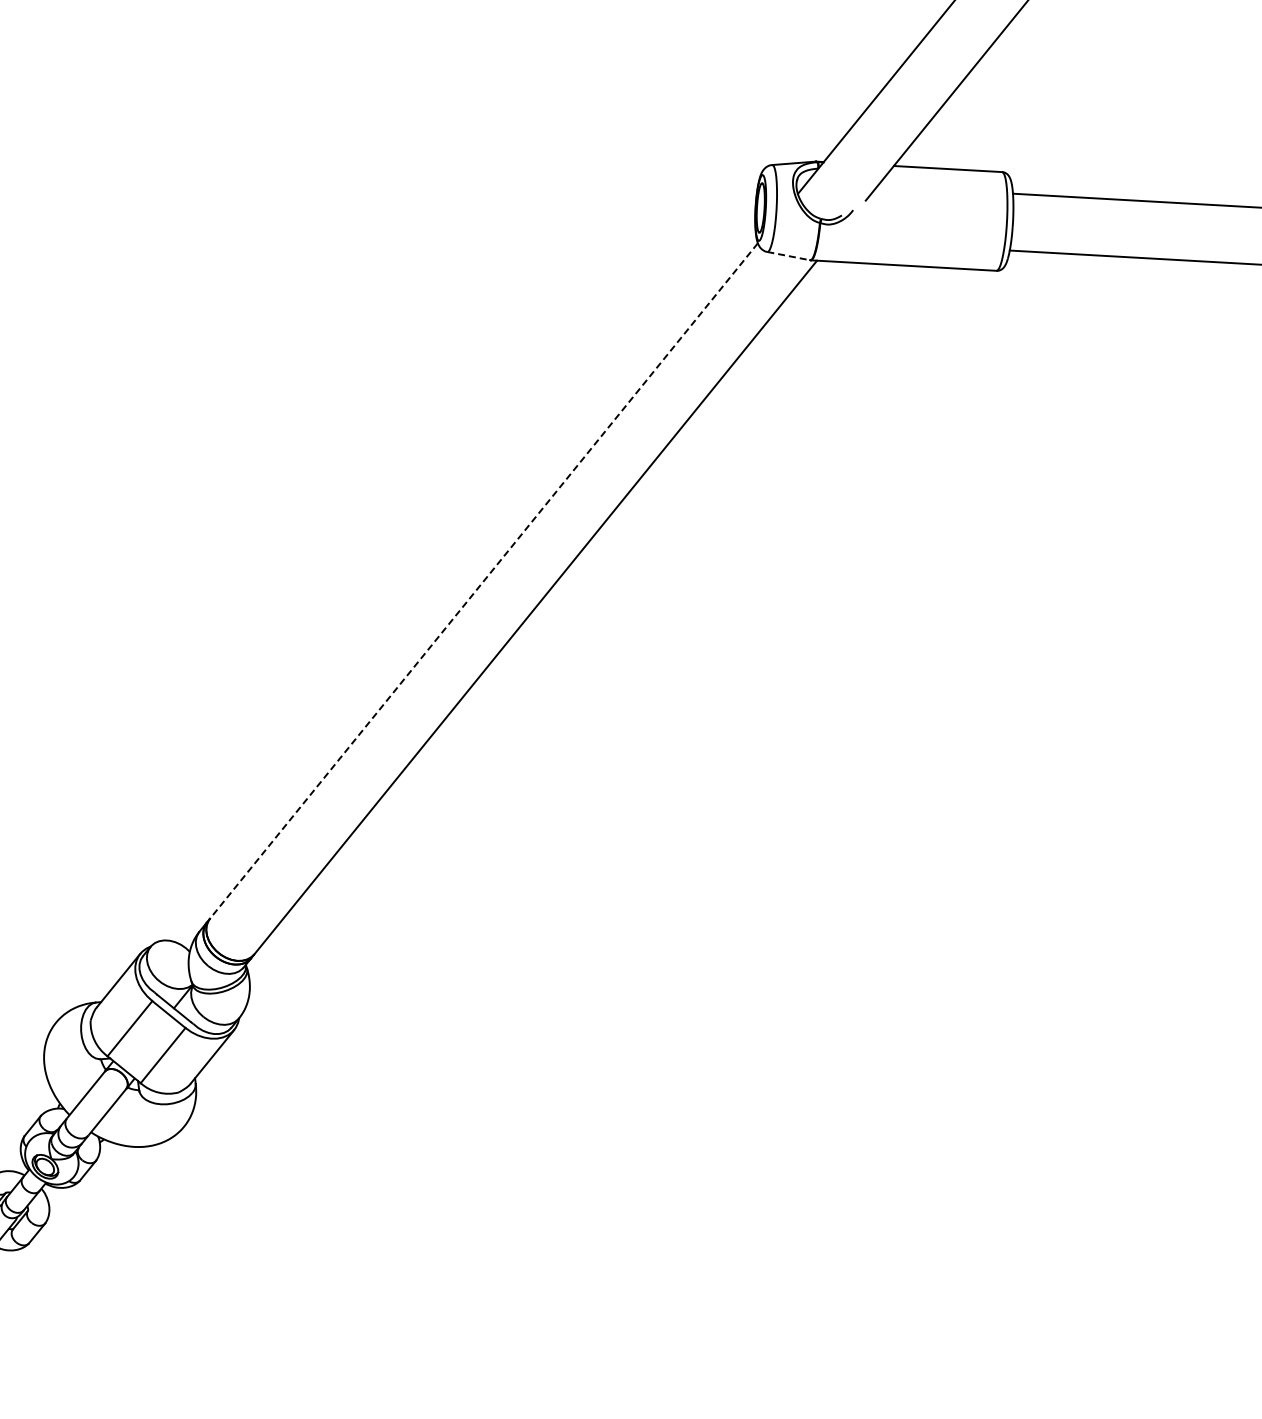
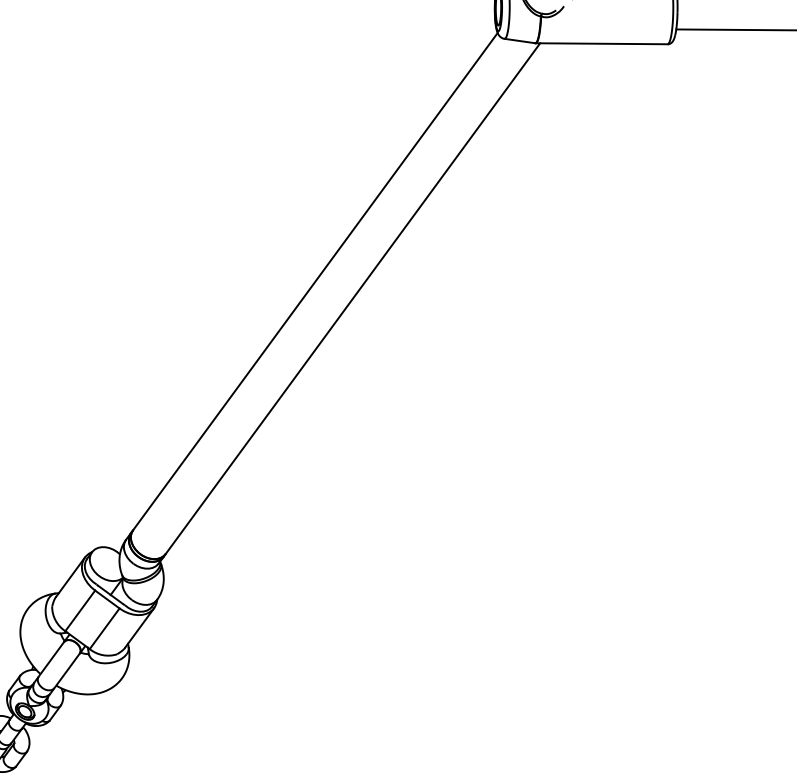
line: (788, 256) -> (519, 41), dashed -> solid
line: (483, 581) -> (315, 282), dashed -> solid

